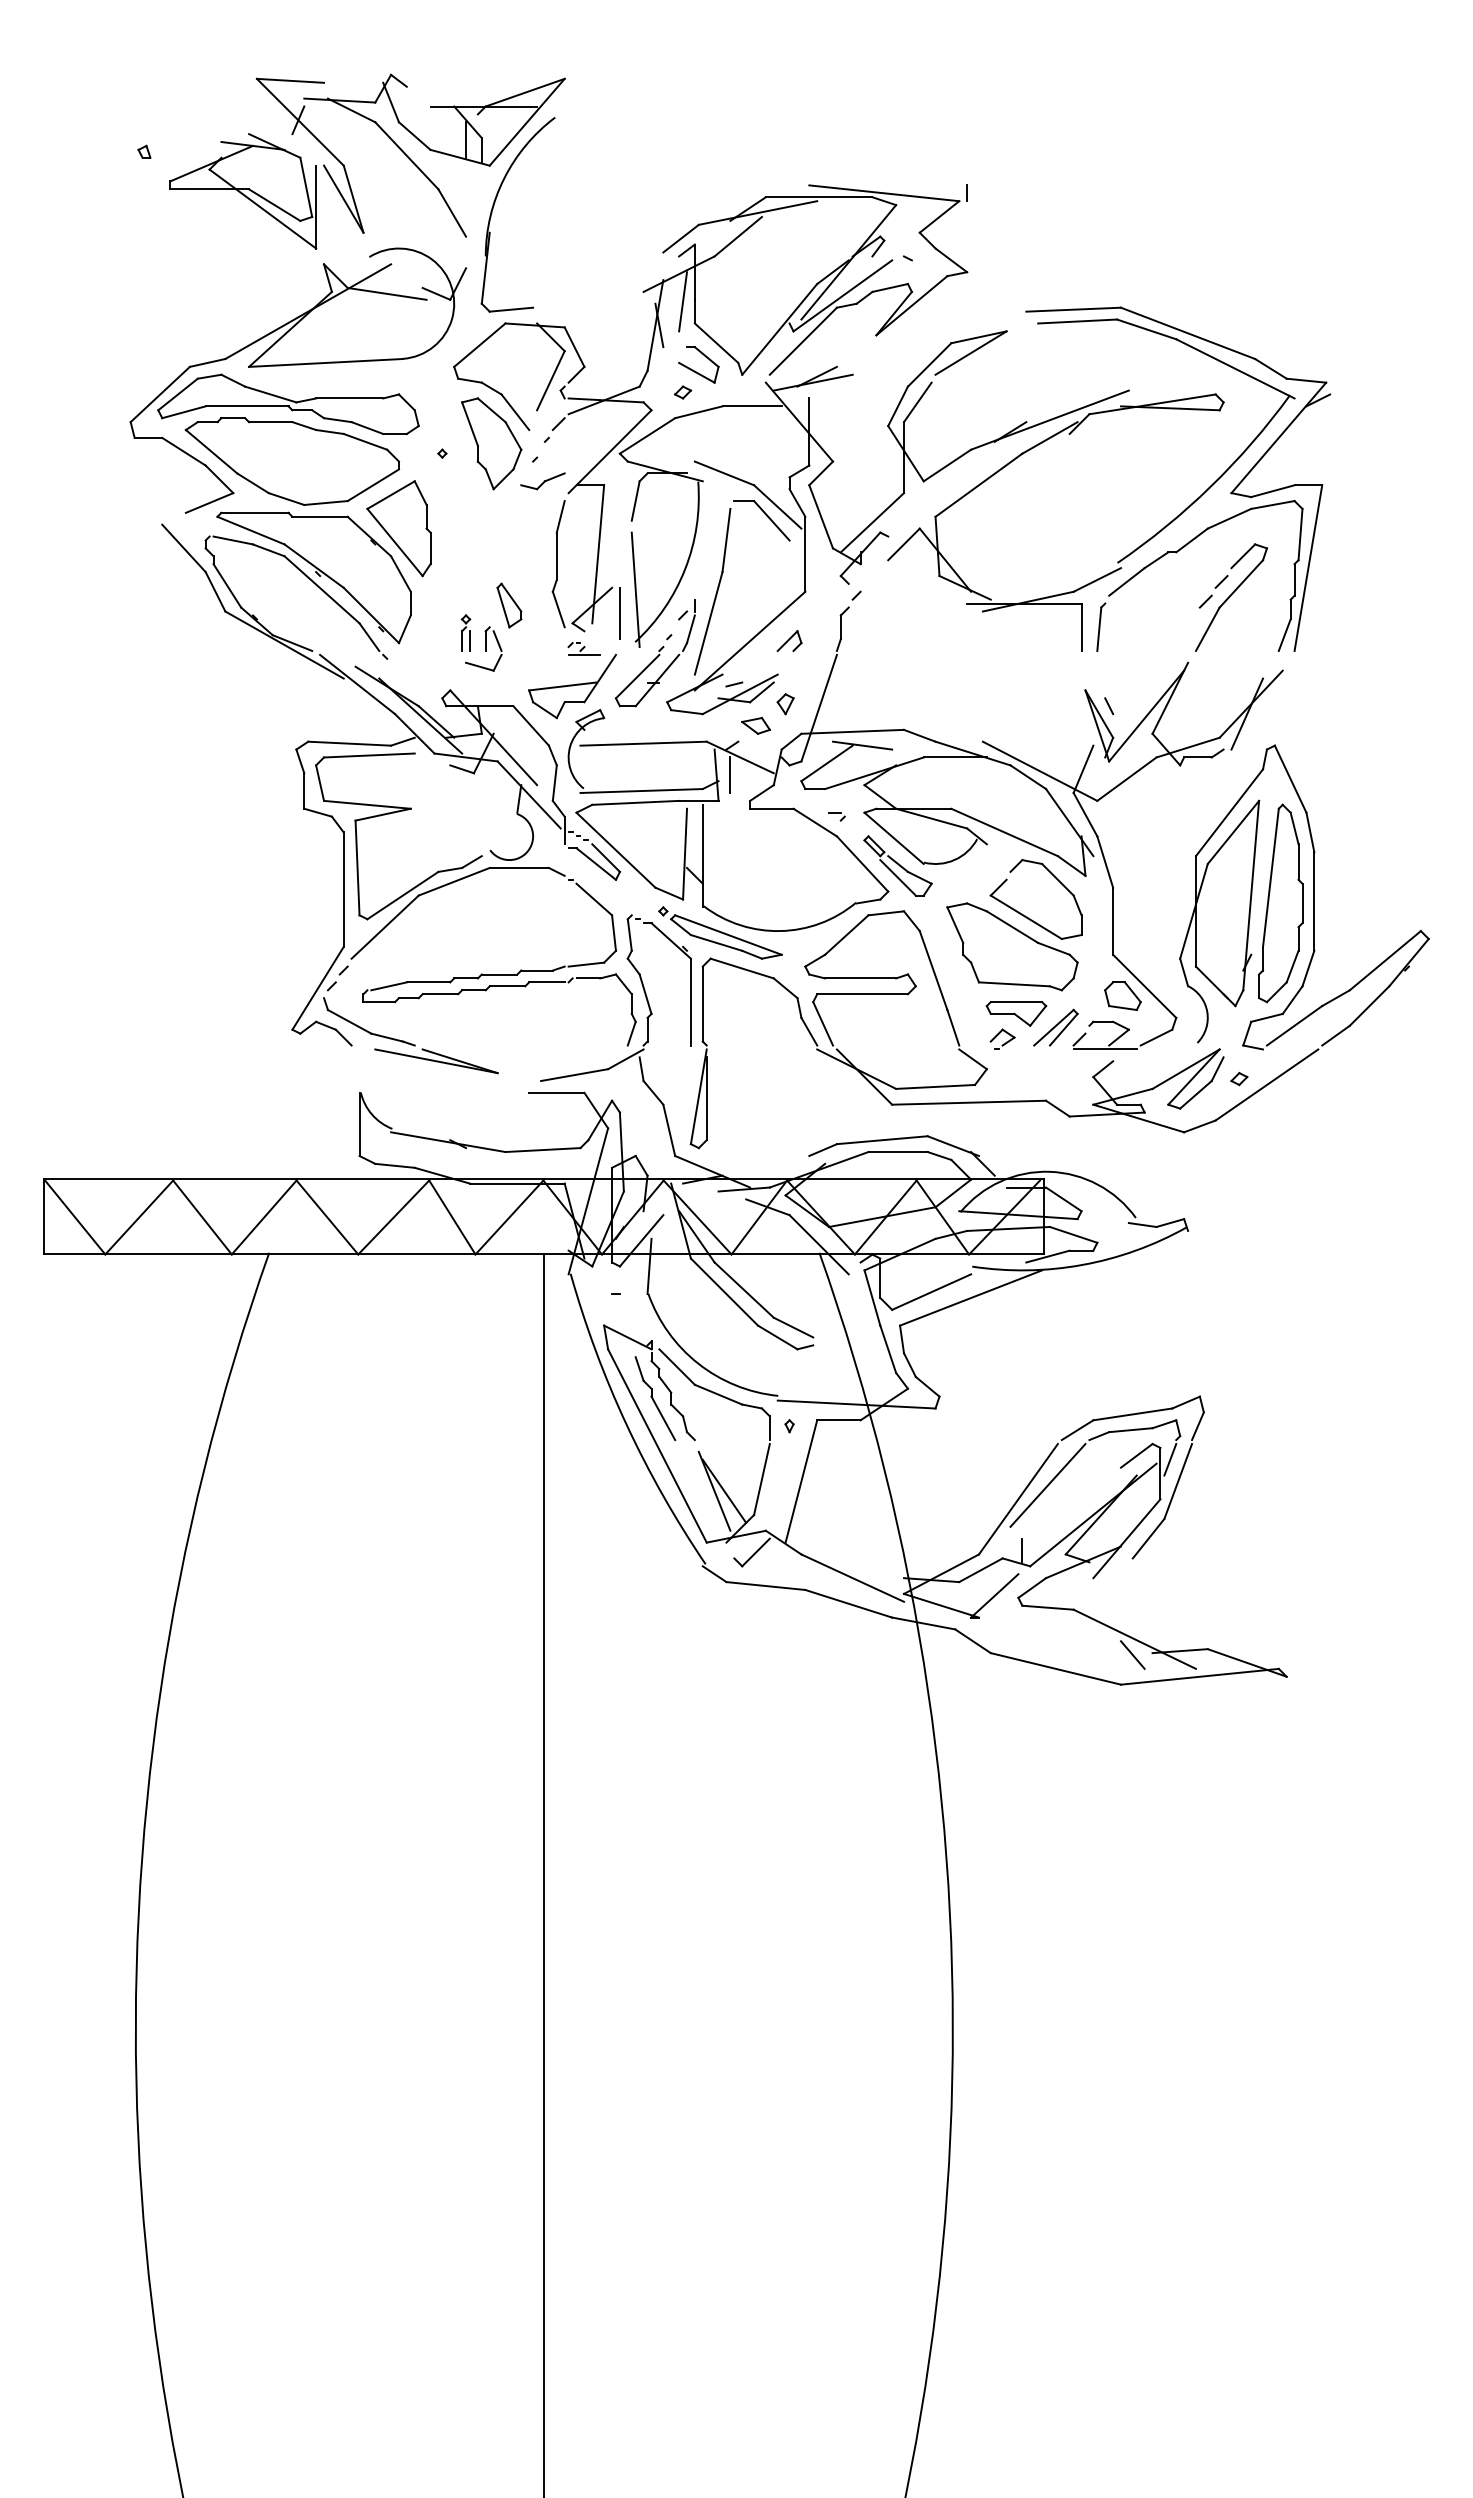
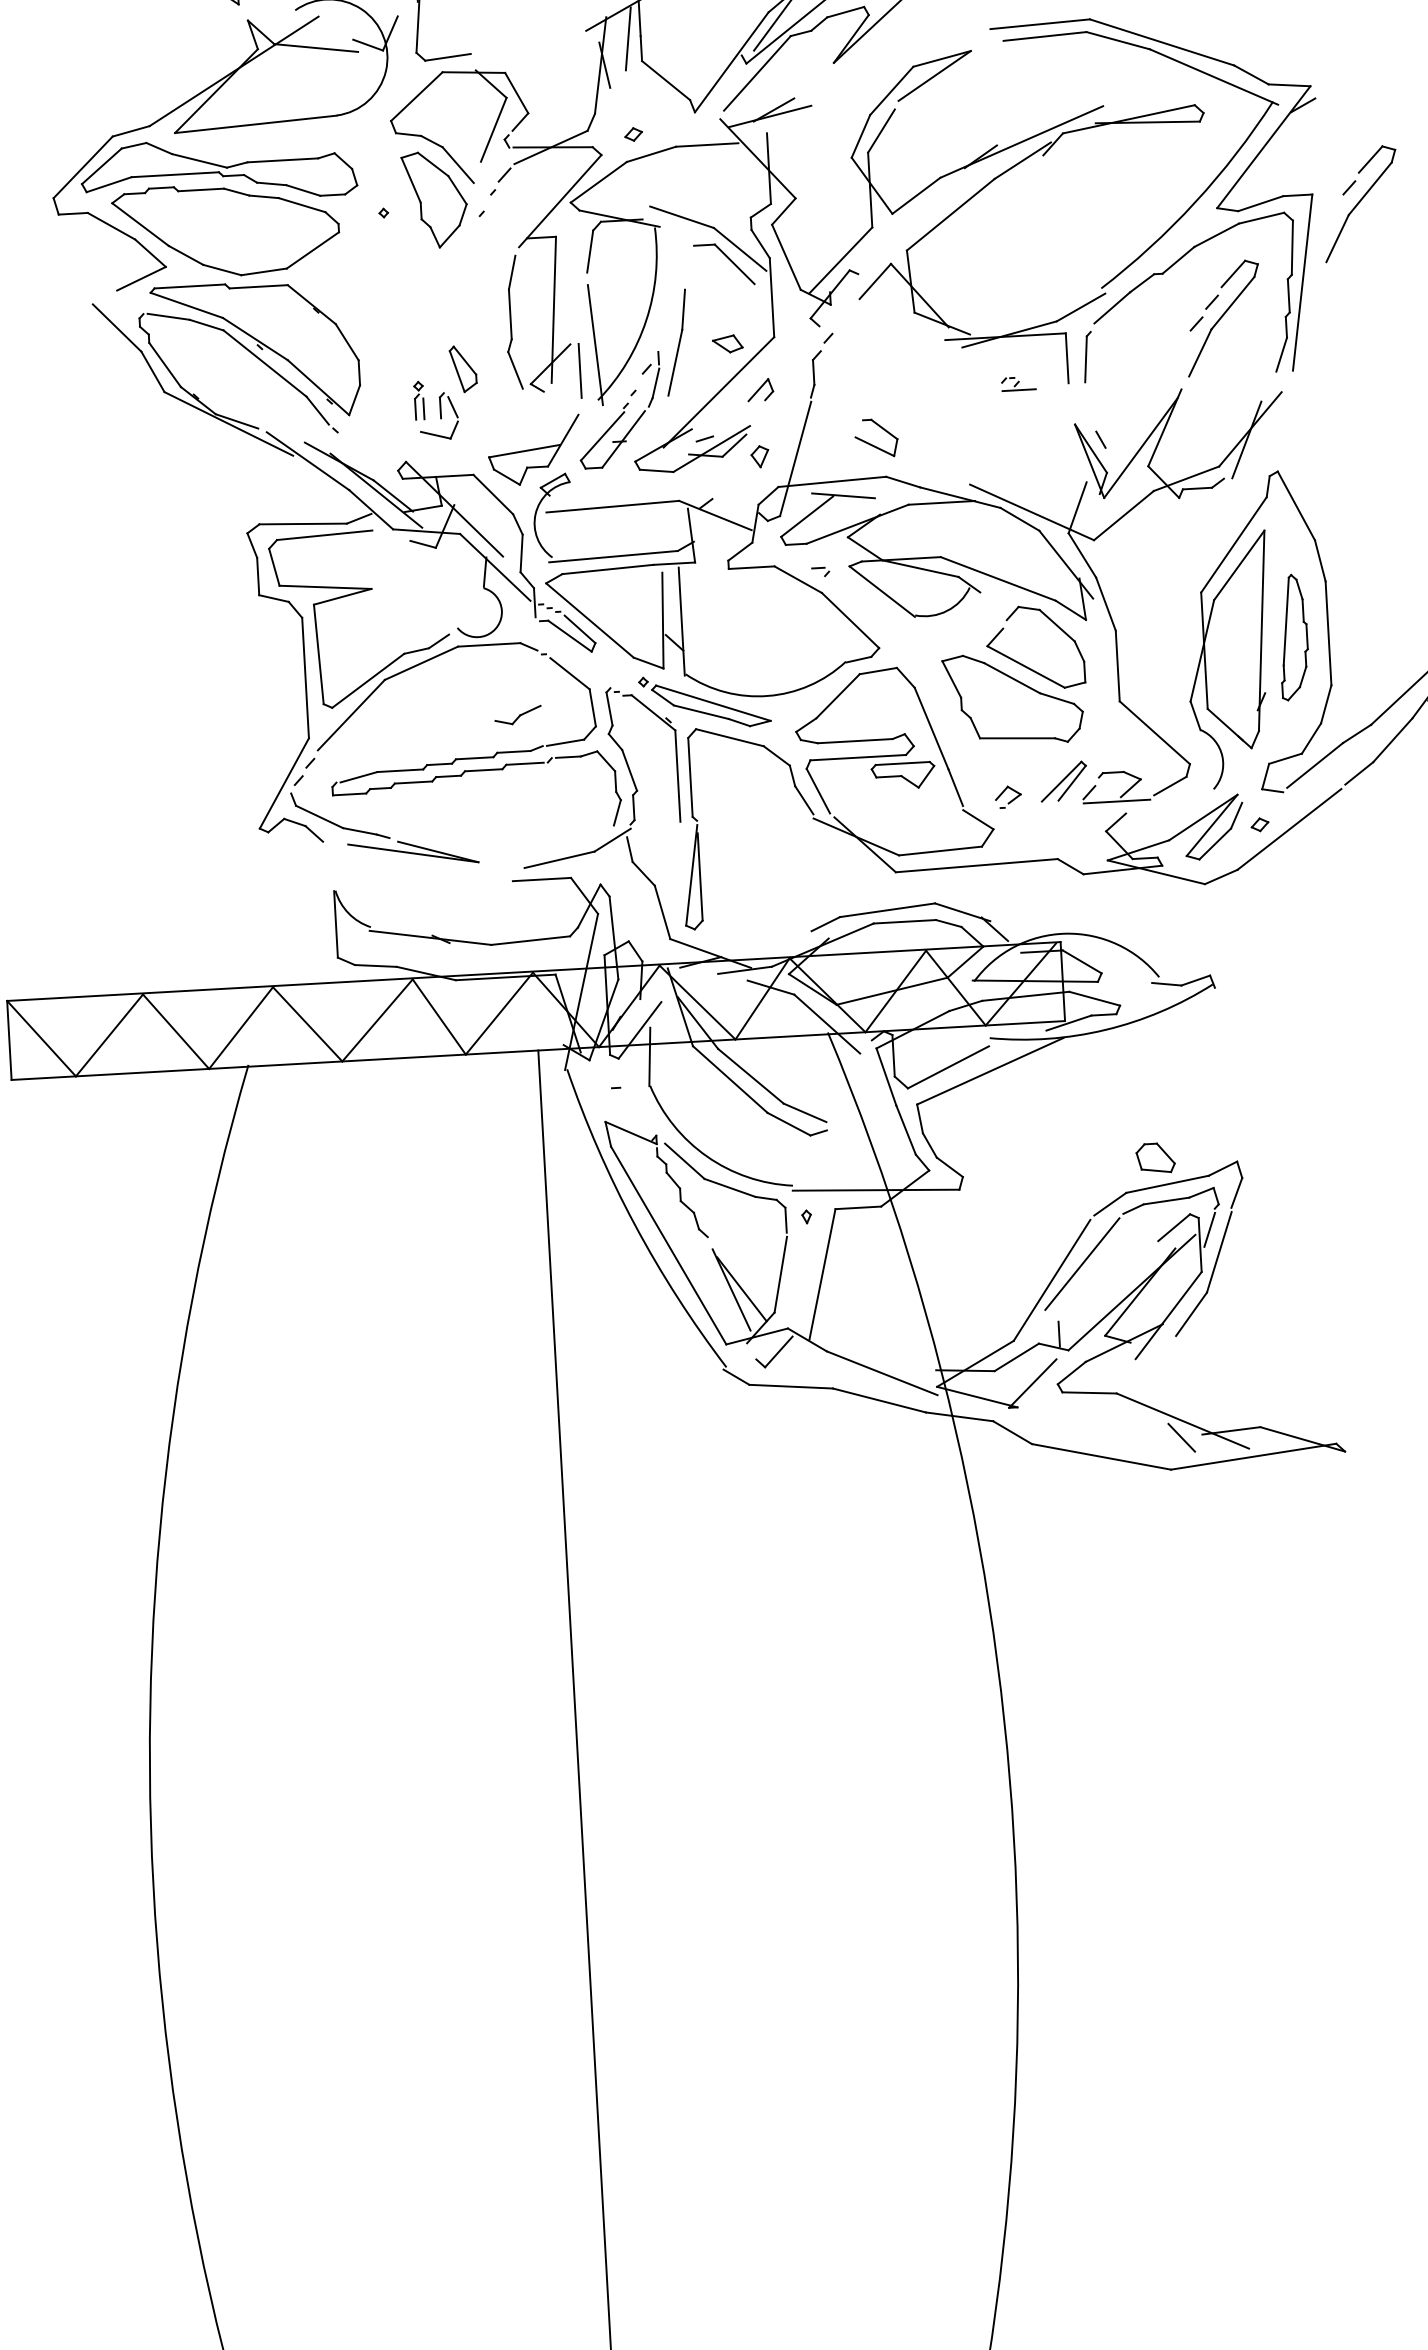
part: (693, 369) -> (871, 443), moved
part: (542, 481) -> (517, 715), moved
part: (1367, 496) -> (1360, 203), added
part: (398, 528) -> (341, 294), removed
part: (712, 591) -> (676, 342), size x0.6
part: (583, 648) -> (1017, 383), moved
part: (755, 725) -> (727, 343), moved
line: (730, 775) -> (706, 535), removed
part: (897, 865) -> (887, 620), removed
part: (1280, 903) -> (1293, 637), size x0.6
part: (1122, 995) -> (1155, 1157), moved
part: (1016, 1013) -> (903, 775), moved
part: (655, 1398) -> (663, 1195), removed

